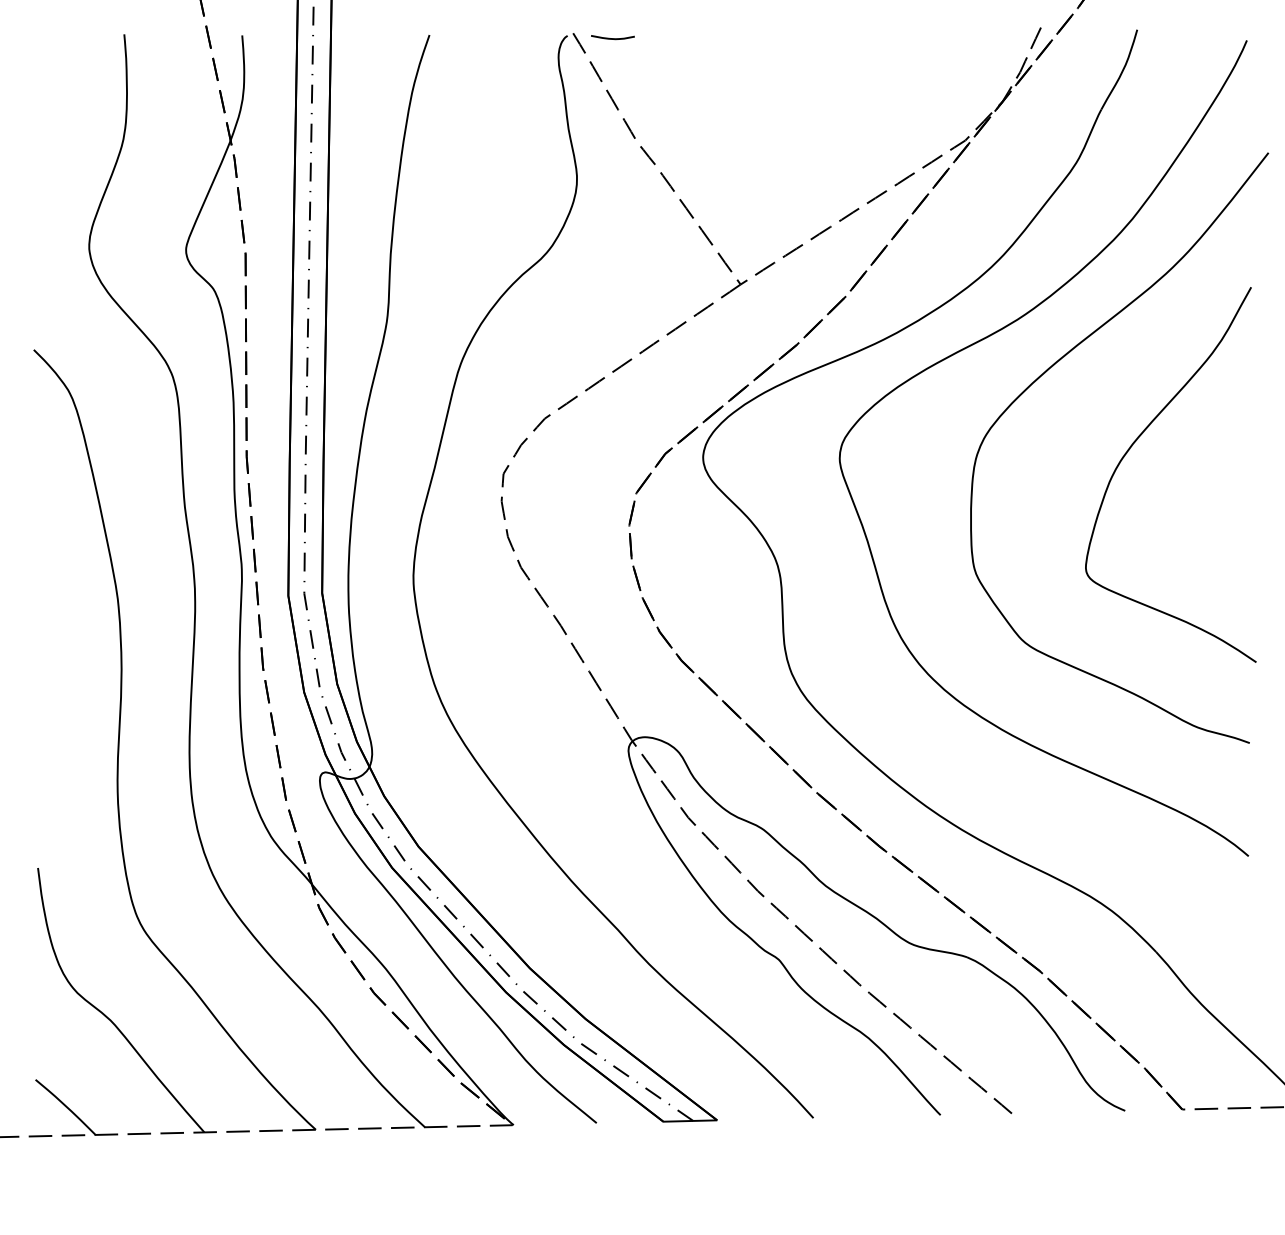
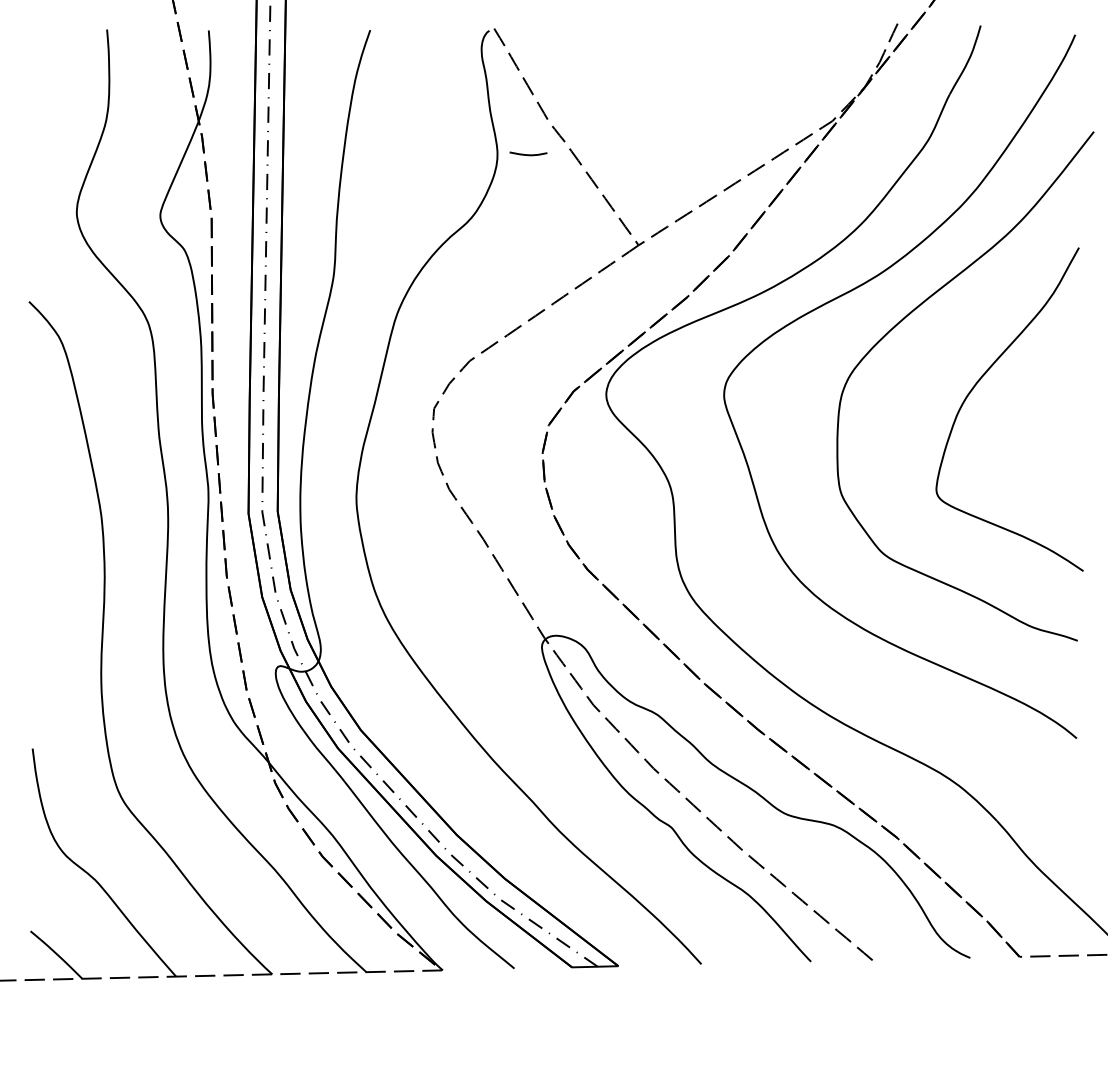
curve: (612, 38) -> (528, 154), moved

